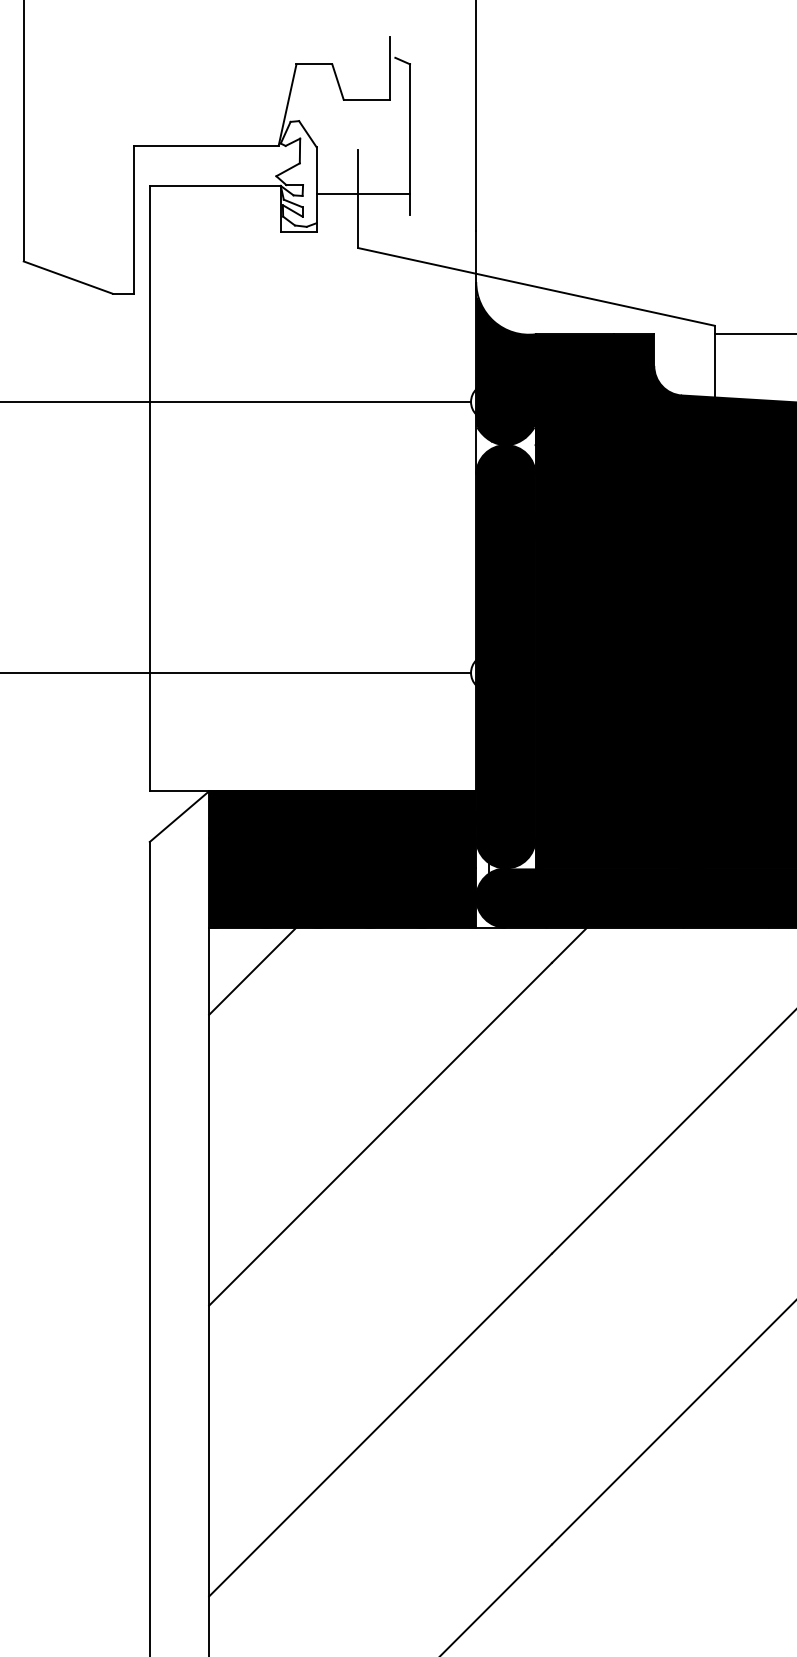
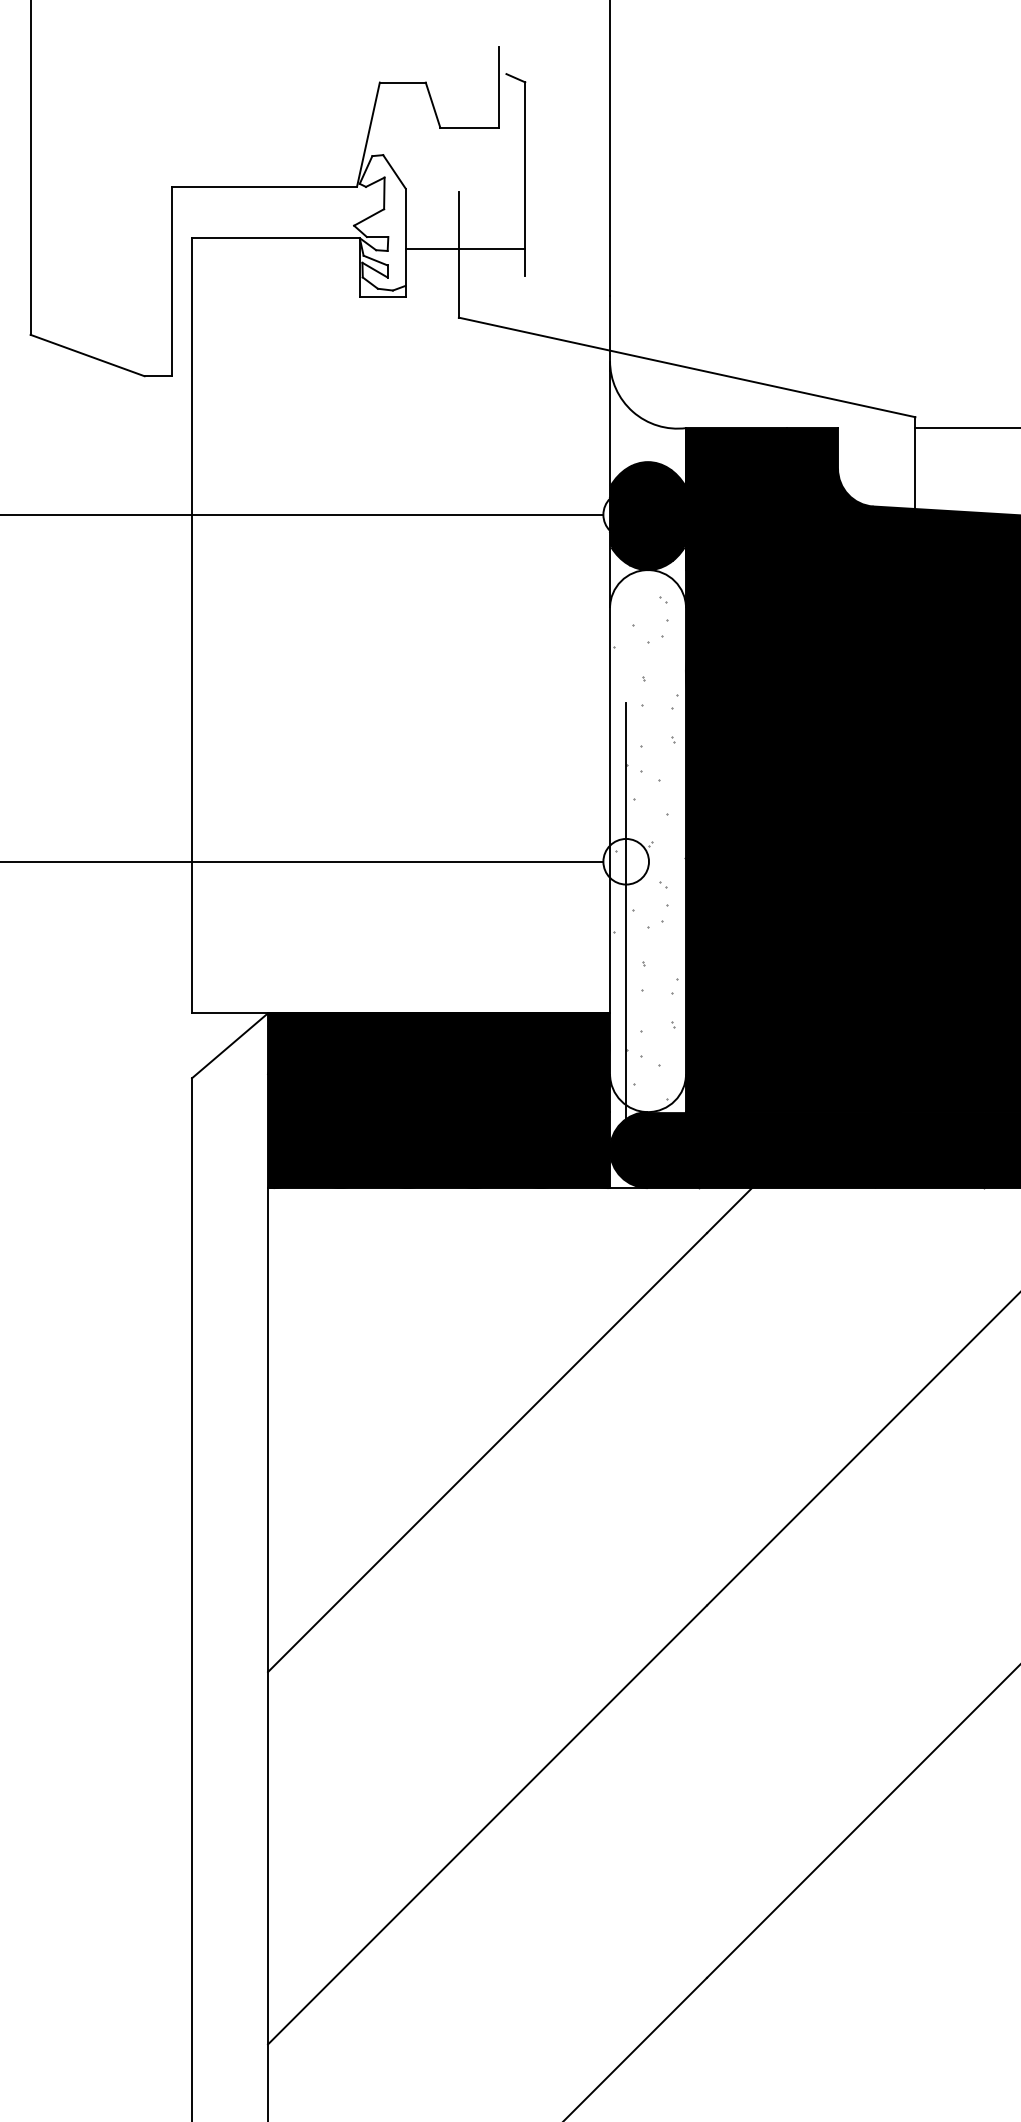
fill: (505, 337) -> (647, 432), removed
fill: (505, 656) -> (647, 840), removed
line: (252, 970) -> (323, 1242), removed

